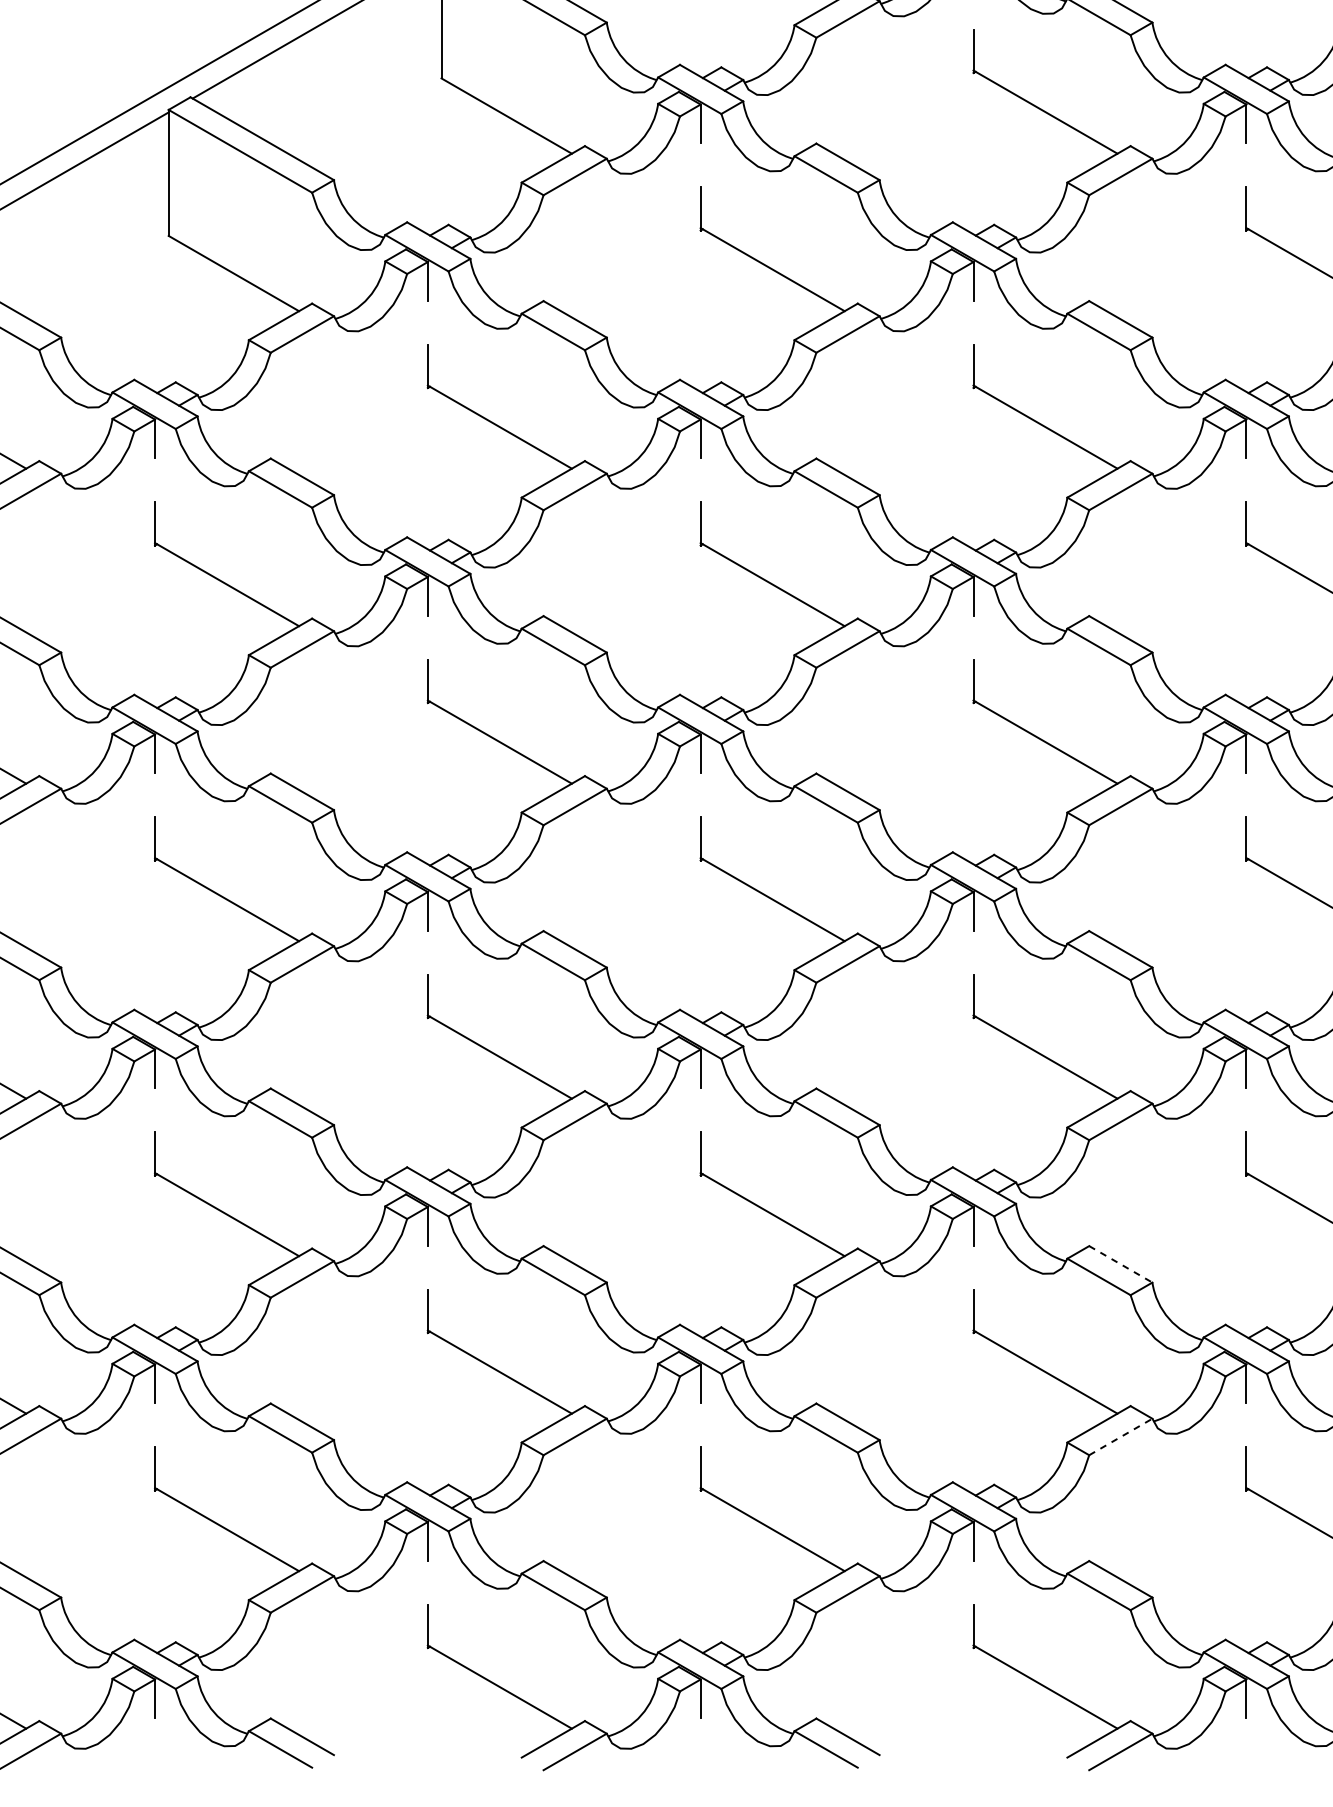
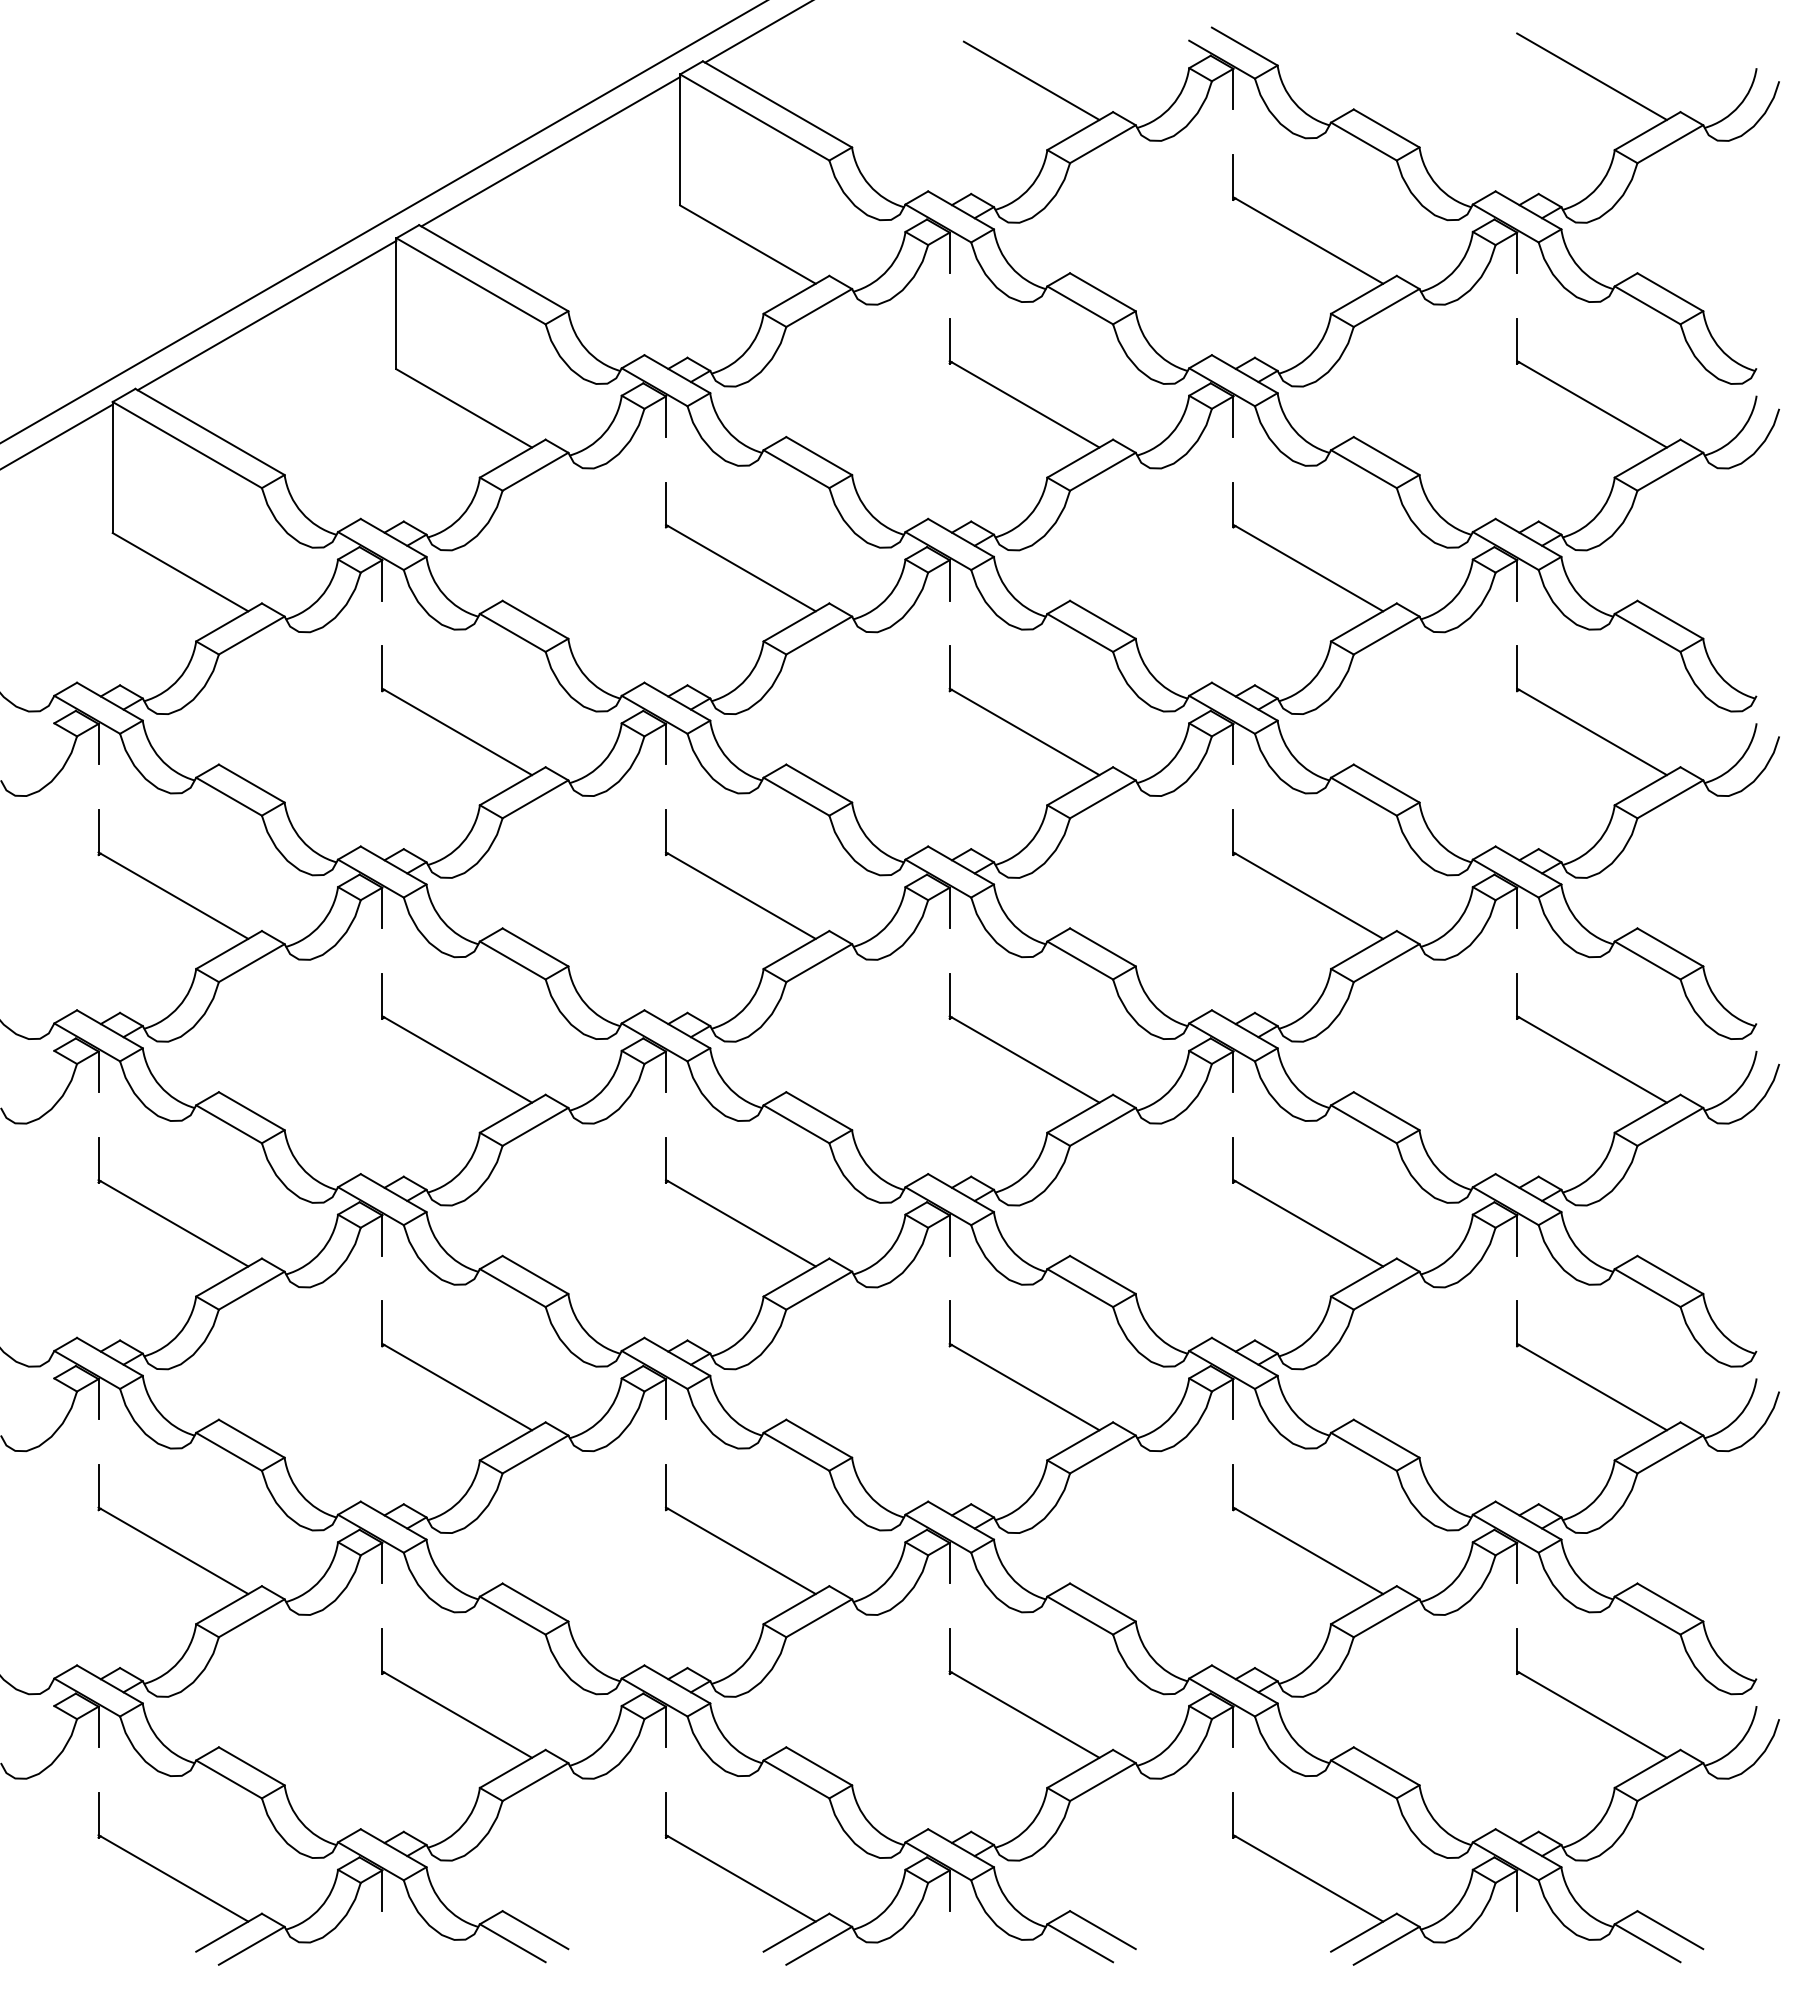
line: (1120, 1264) -> (1386, 1438), dashed -> solid
line: (1120, 1437) -> (1386, 1618), dashed -> solid

